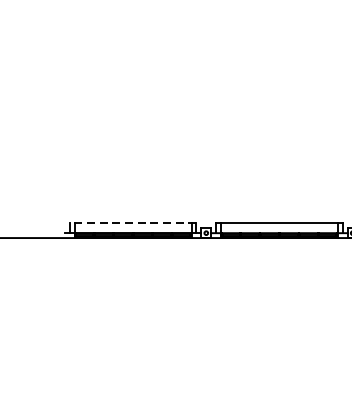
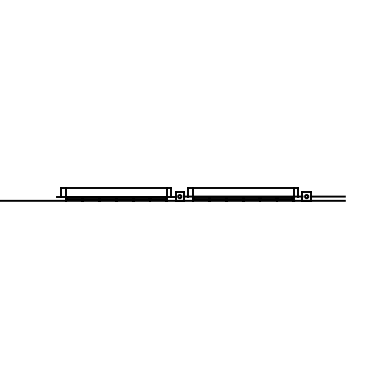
line: (133, 223) -> (116, 188), dashed -> solid

